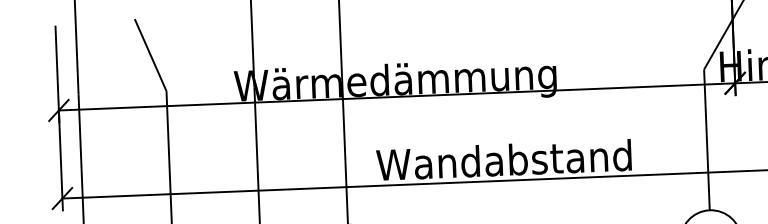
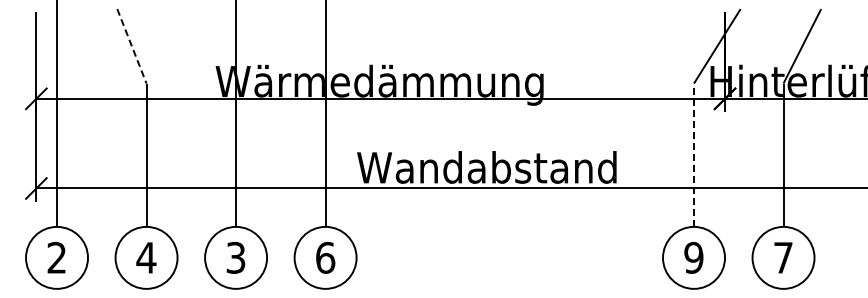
line: (151, 55) -> (132, 46), solid -> dashed
line: (707, 140) -> (694, 155), solid -> dashed

